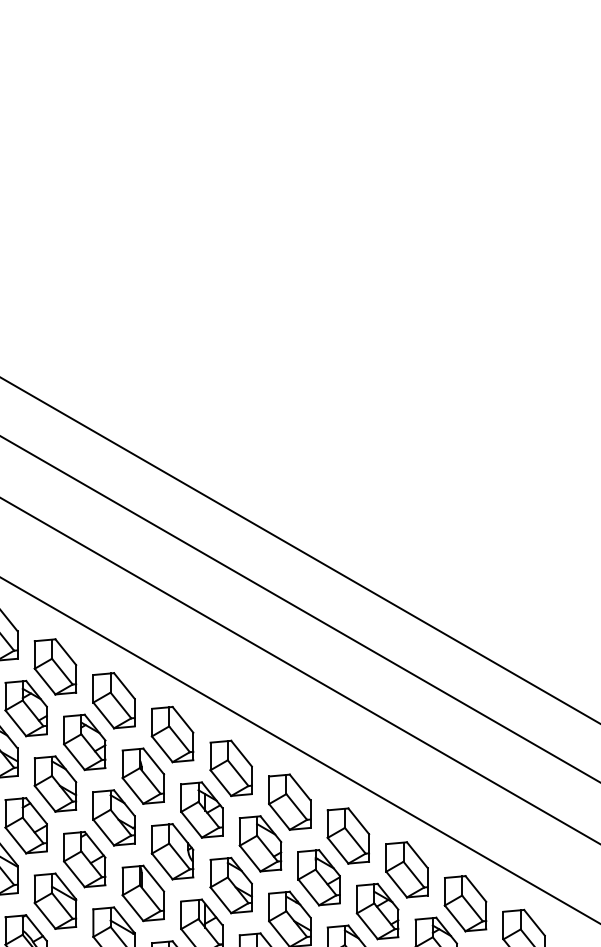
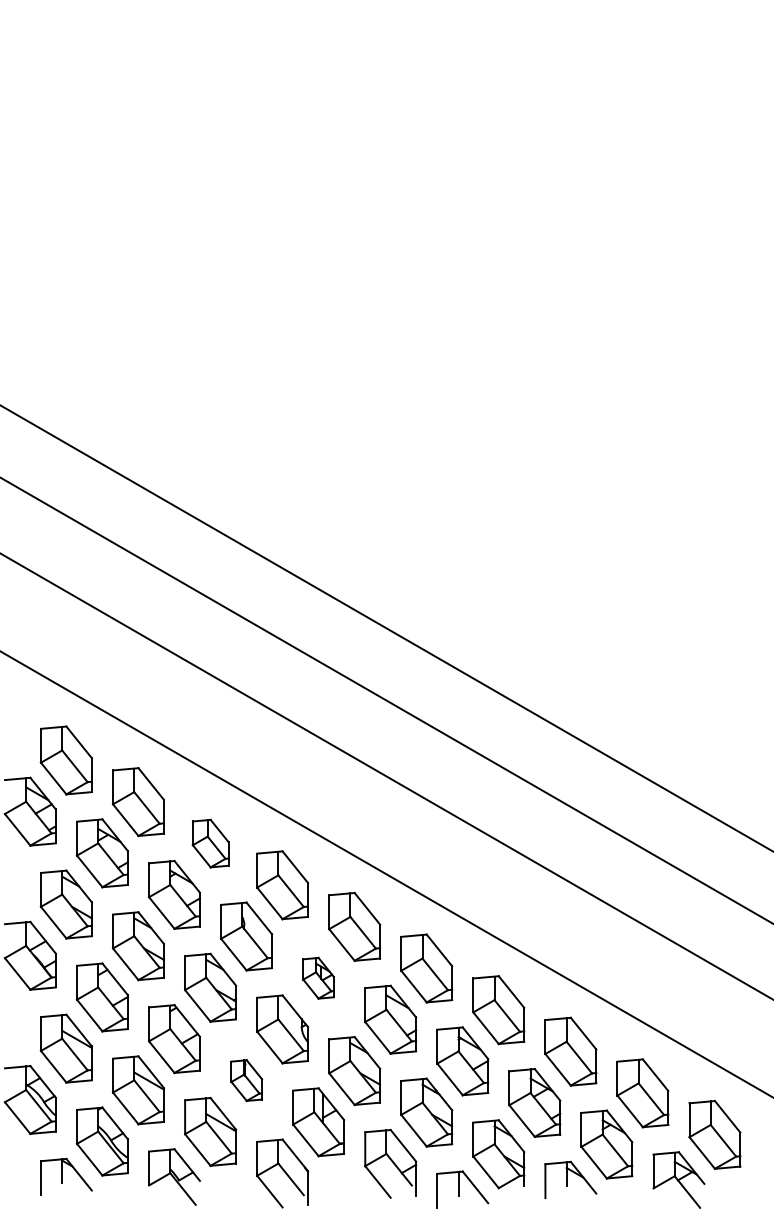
part: (114, 700) -> (210, 843), size x0.7
part: (201, 810) -> (318, 978), size x0.6
part: (143, 893) -> (246, 1080), size x0.6

